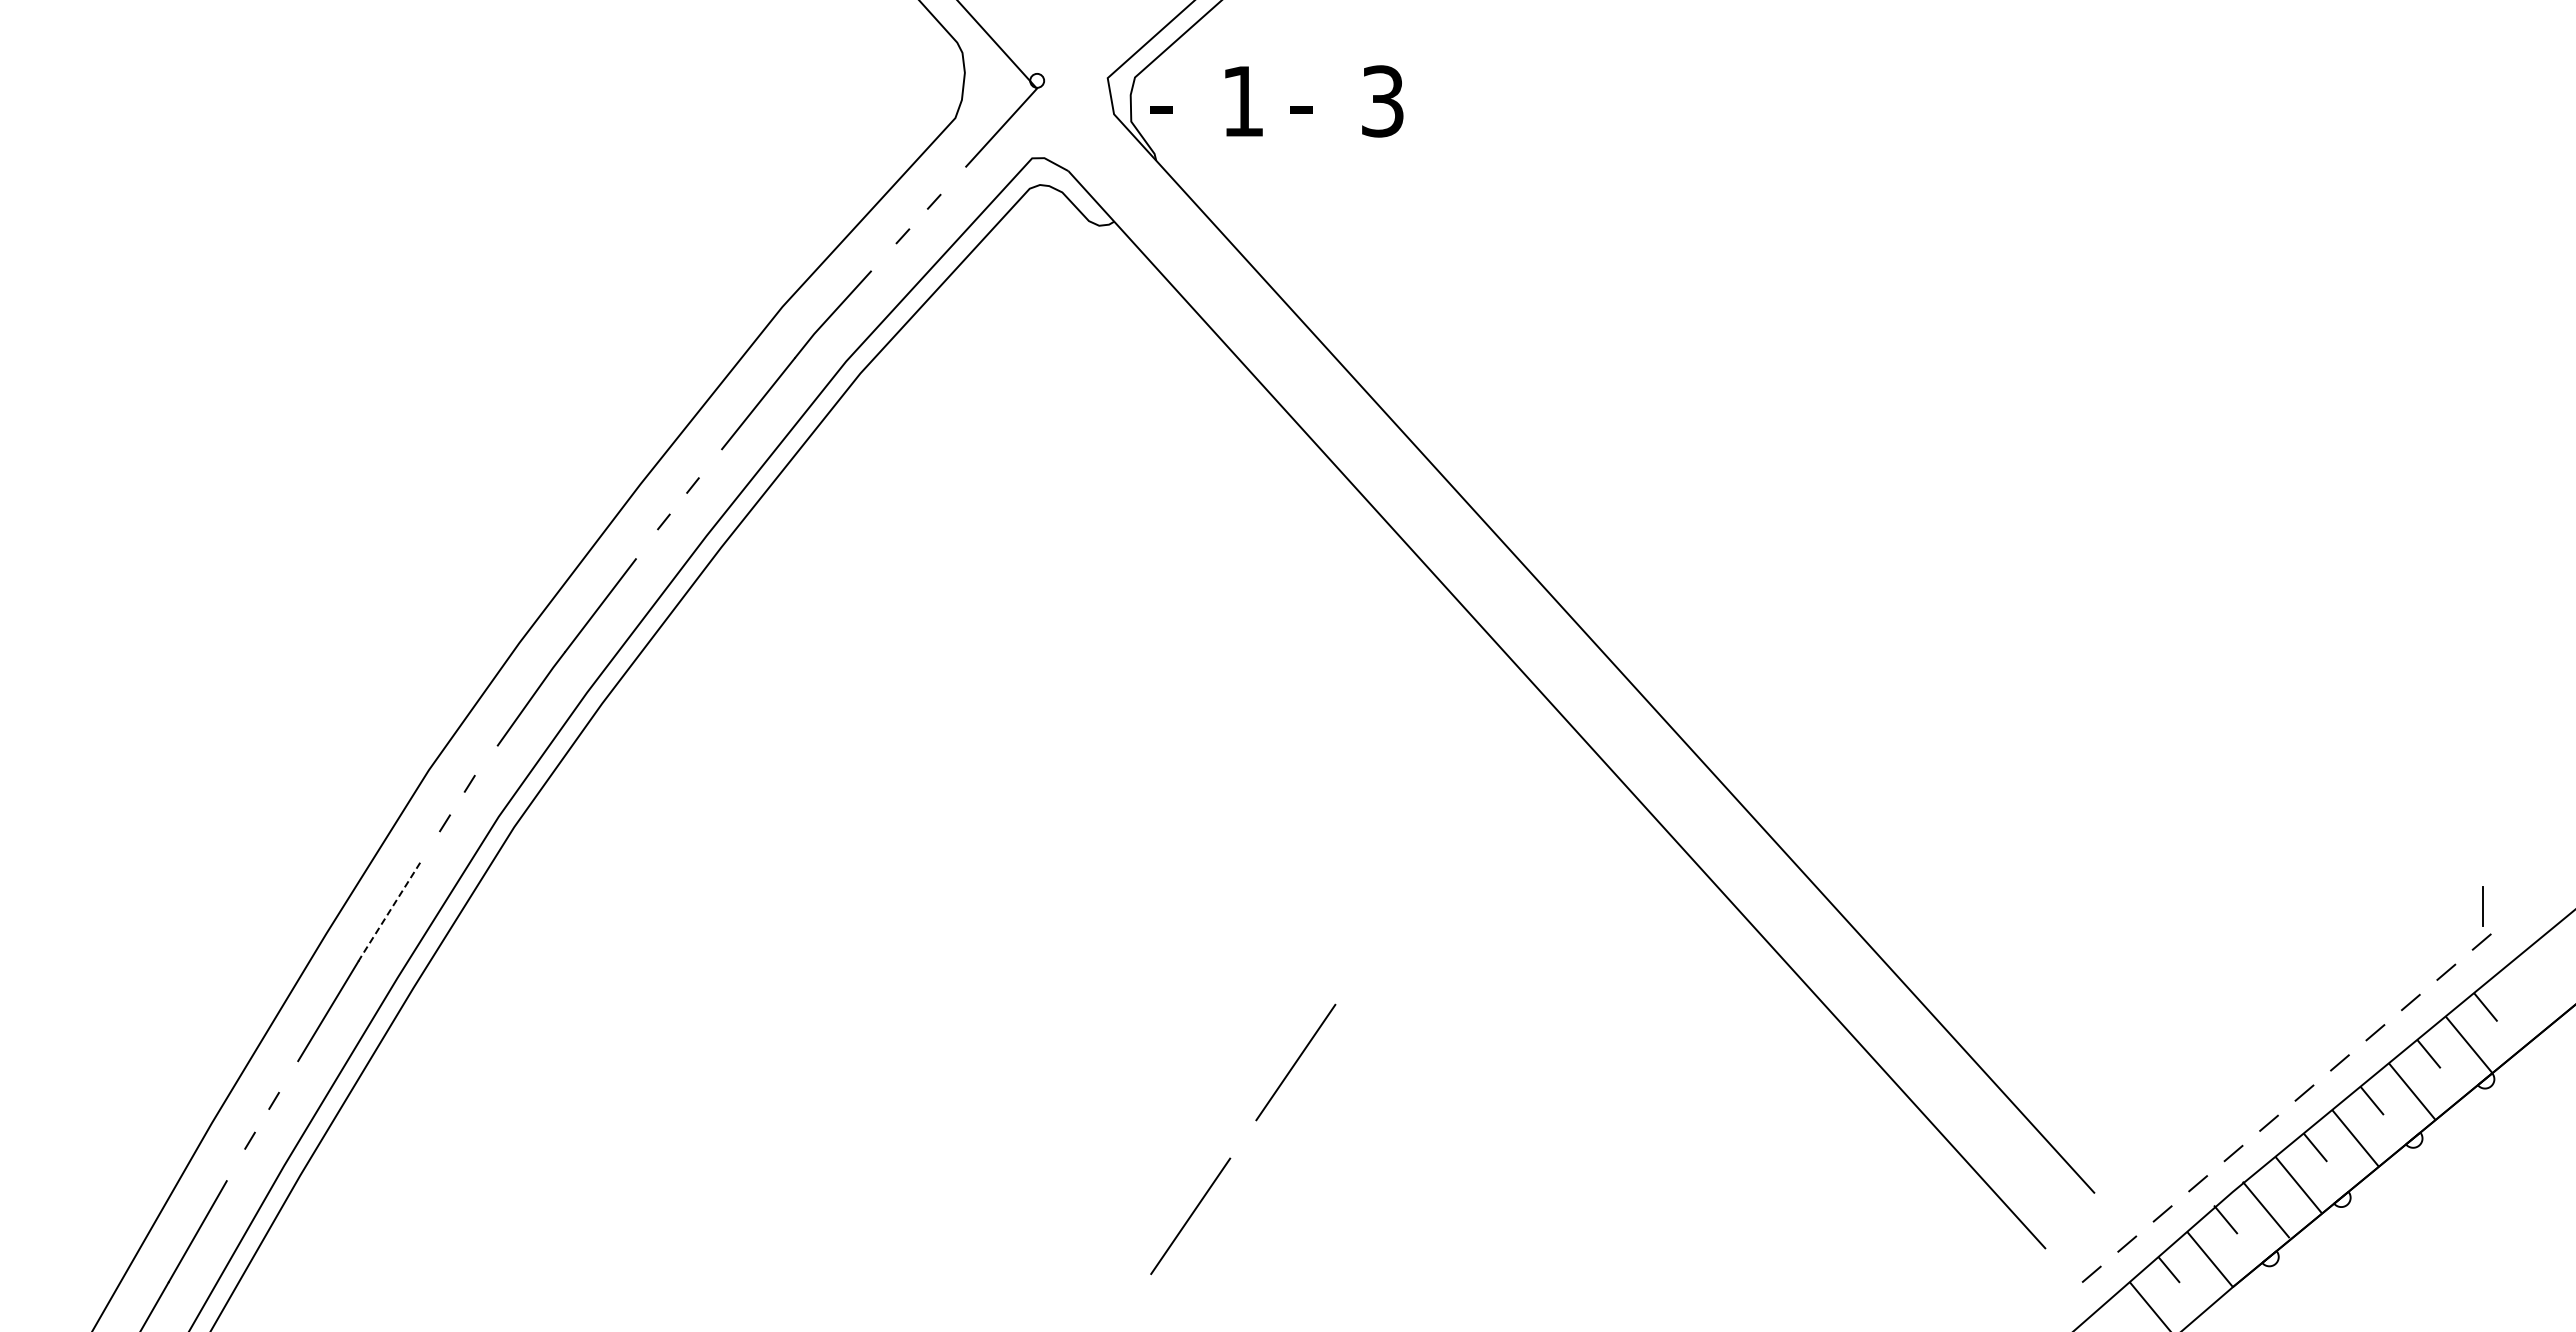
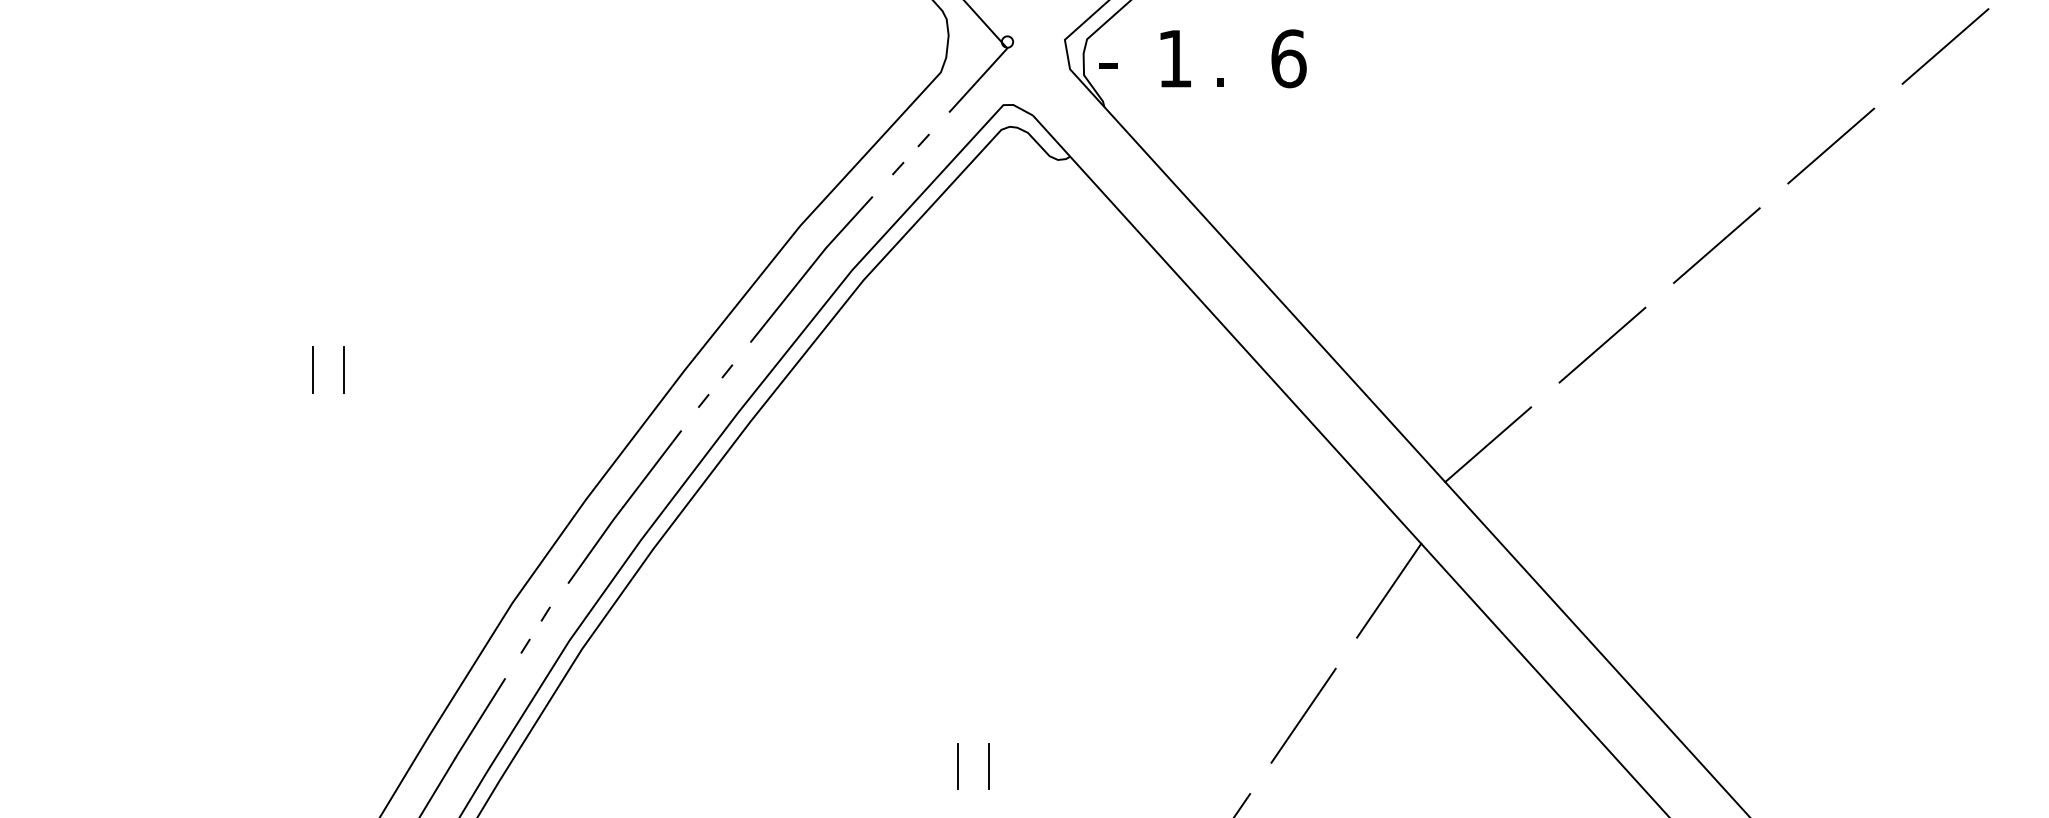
line: (2189, 86) -> (1945, 46), added
text: (1382, 101) -> (1288, 58), 3 -> 6
text: (1301, 120) -> (1222, 74), - -> .
line: (2049, 208) -> (1831, 145), added
line: (1908, 330) -> (1716, 245), added
line: (1768, 453) -> (1602, 345), added
line: (184, 483) -> (313, 369), added
line: (221, 483) -> (343, 369), added
line: (1627, 575) -> (1487, 444), added
line: (1505, 754) -> (1388, 590), added
line: (1400, 908) -> (1303, 715), added
line: (388, 912) -> (479, 718), dashed -> solid
line: (976, 970) -> (958, 766), added
line: (1014, 970) -> (989, 766), added

